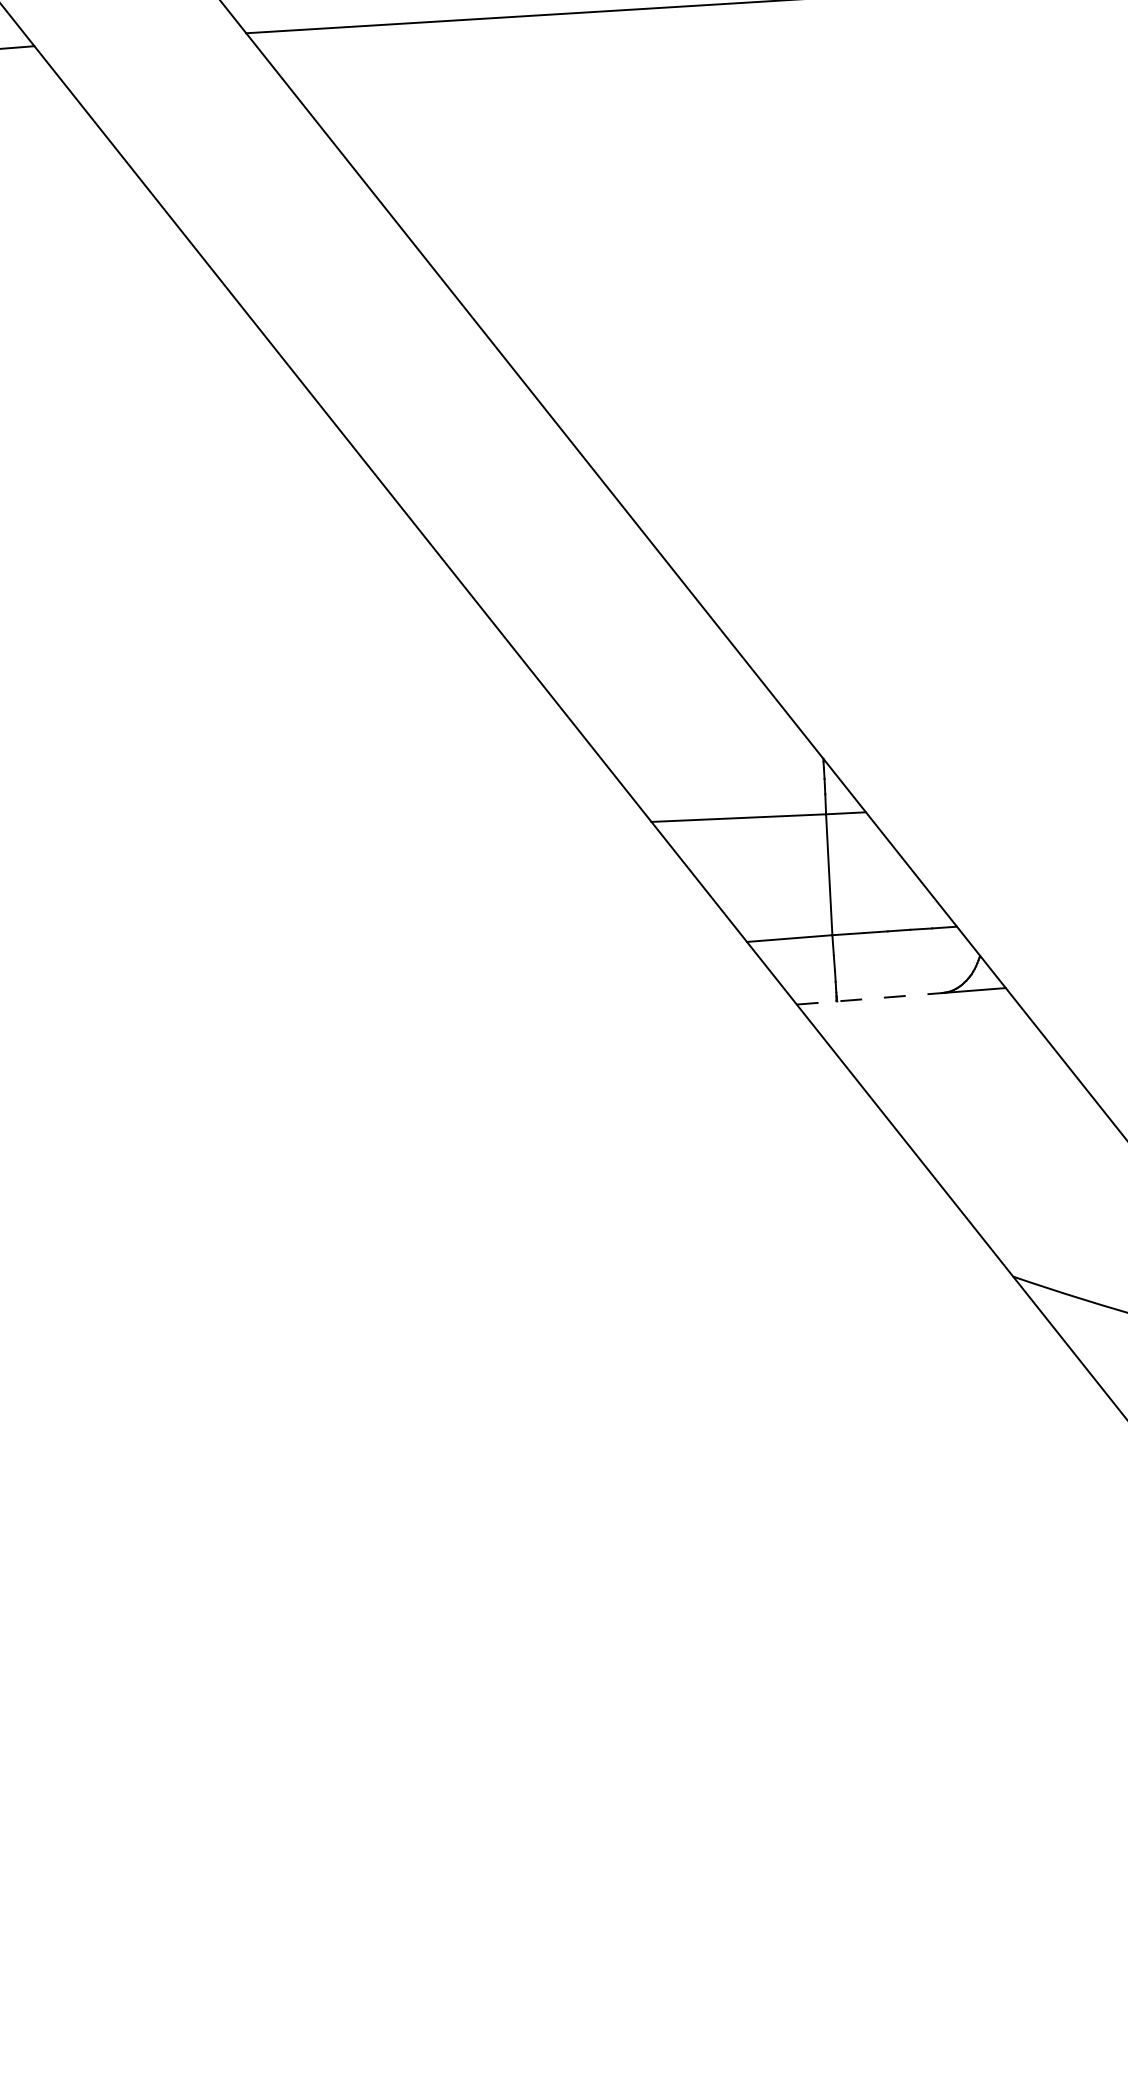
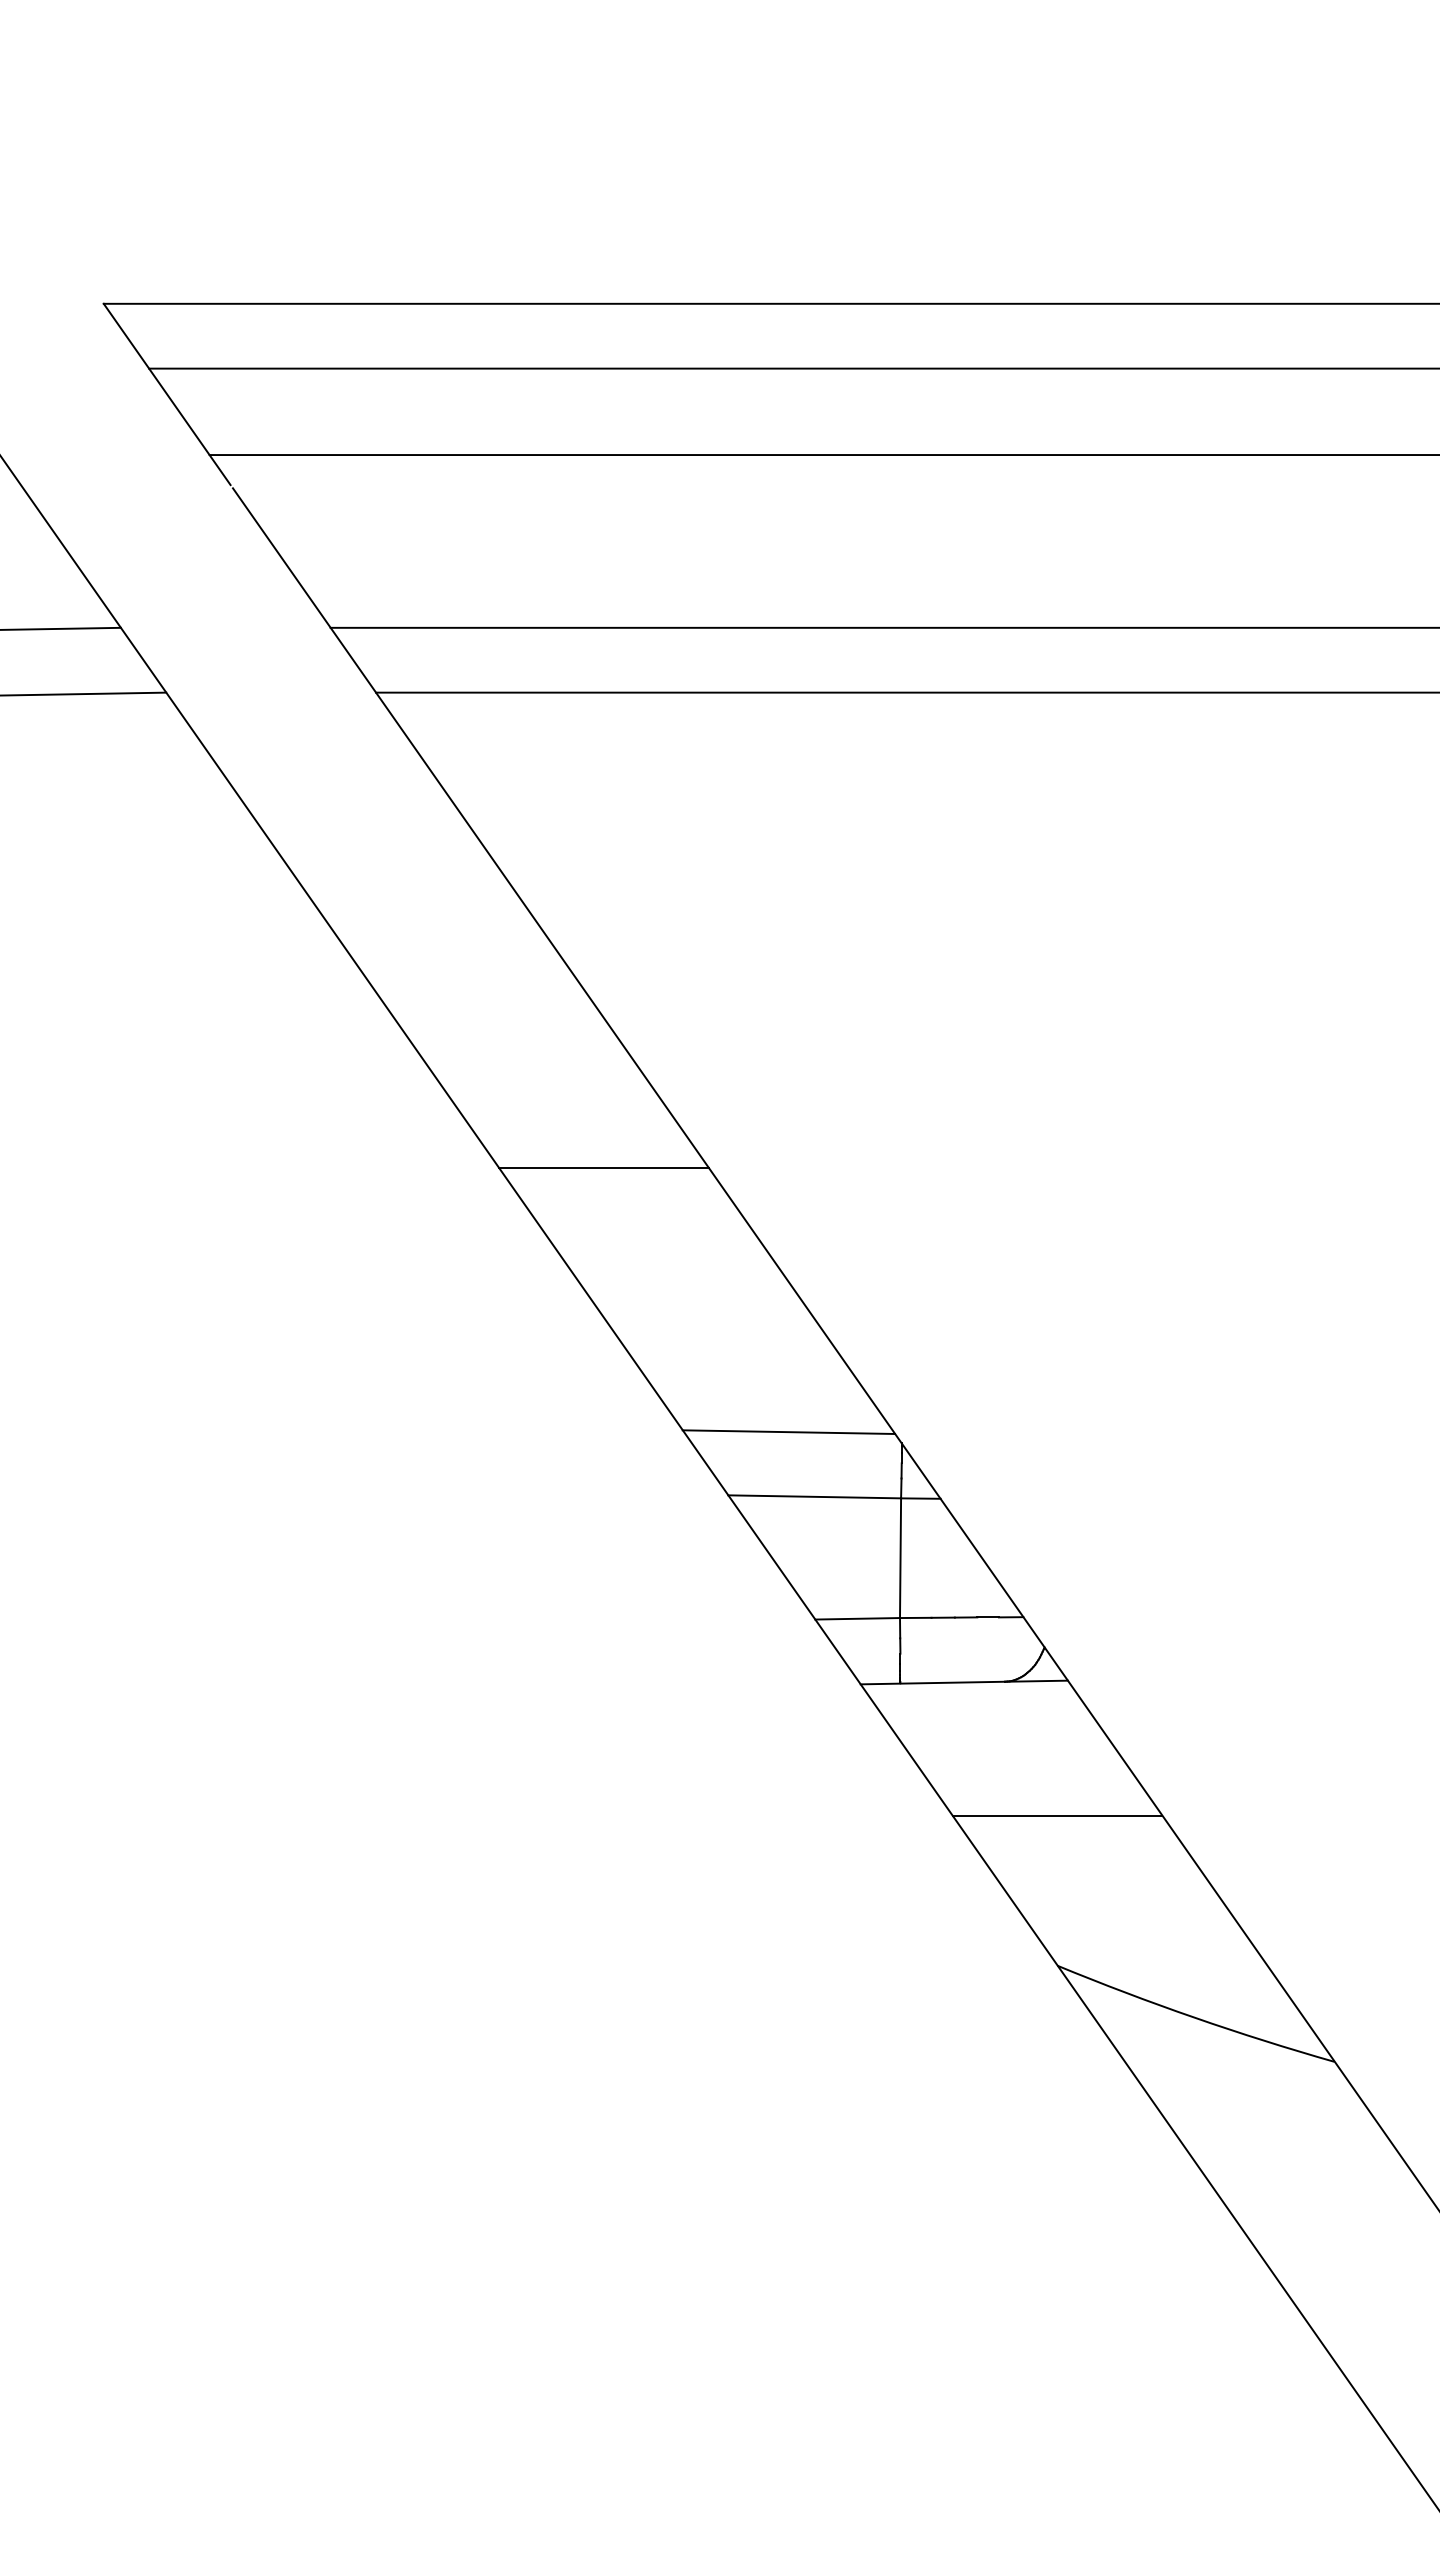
line: (505, 498) -> (603, 1167), added
line: (708, 753) -> (788, 1431), added
line: (870, 999) -> (933, 1683), dashed -> solid
line: (1003, 1124) -> (1057, 1815), added

